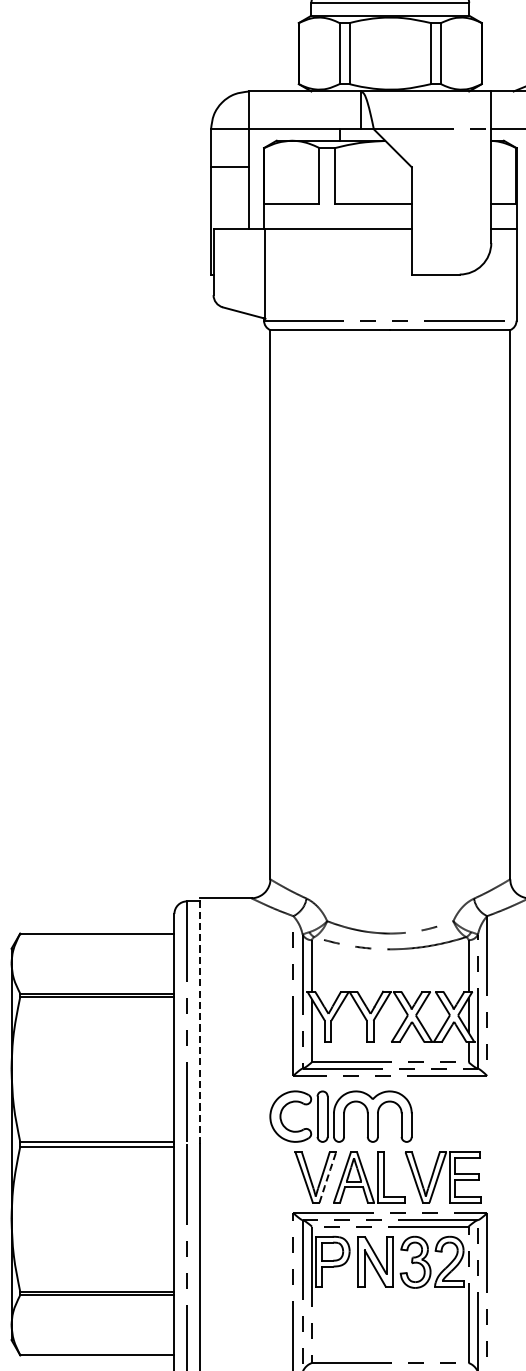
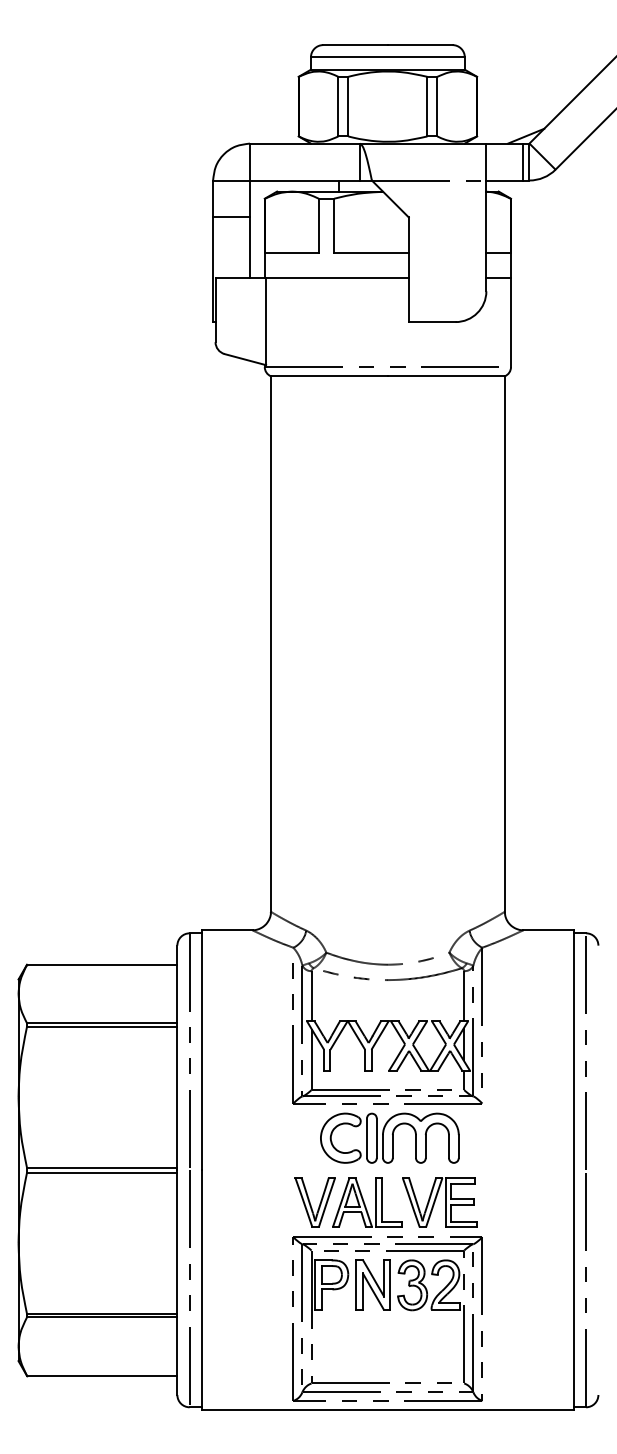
line: (200, 1020) -> (202, 1049), dashed -> solid
part: (340, 1115) -> (389, 1137), moved
line: (327, 1177) -> (326, 1202), dashed -> solid

